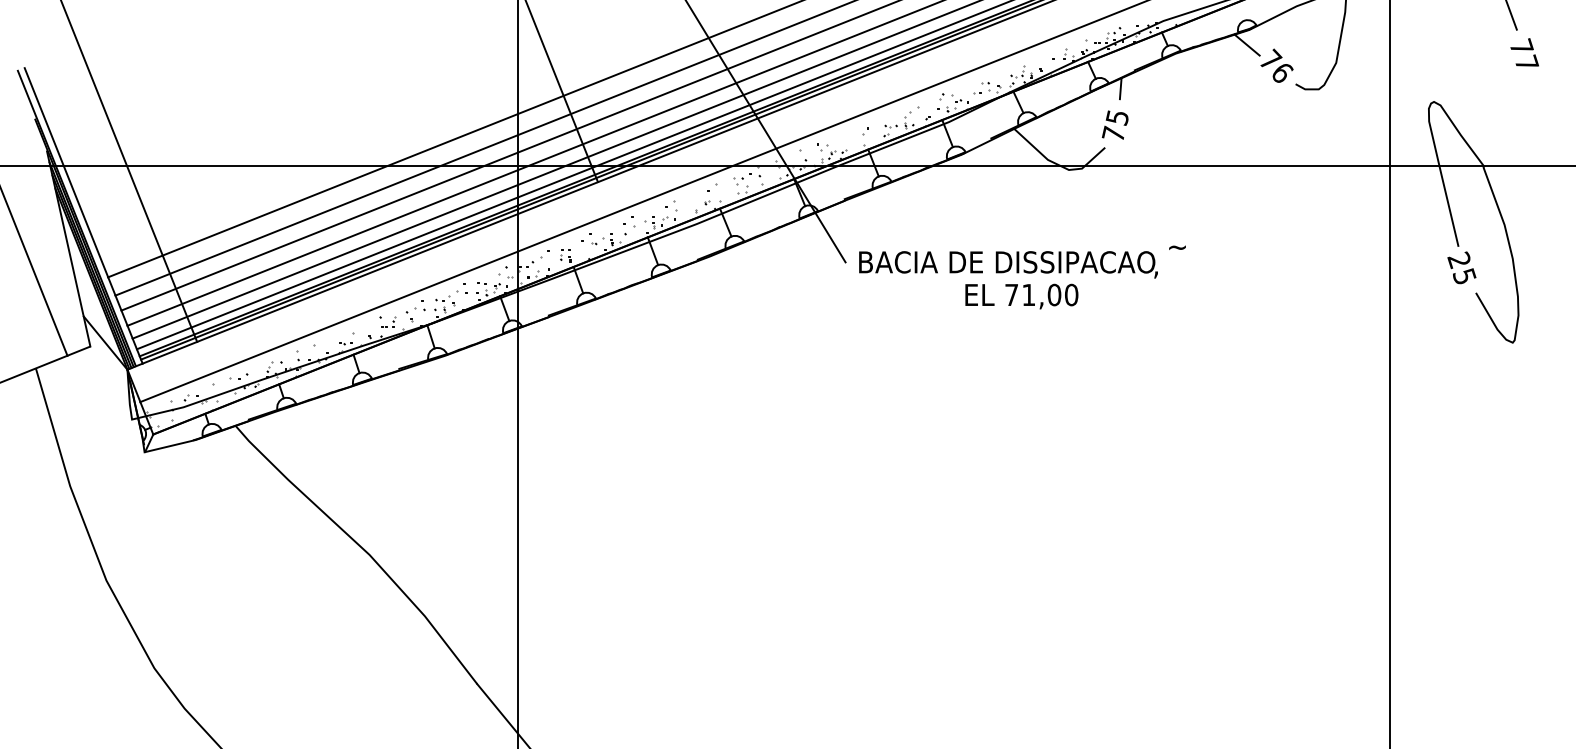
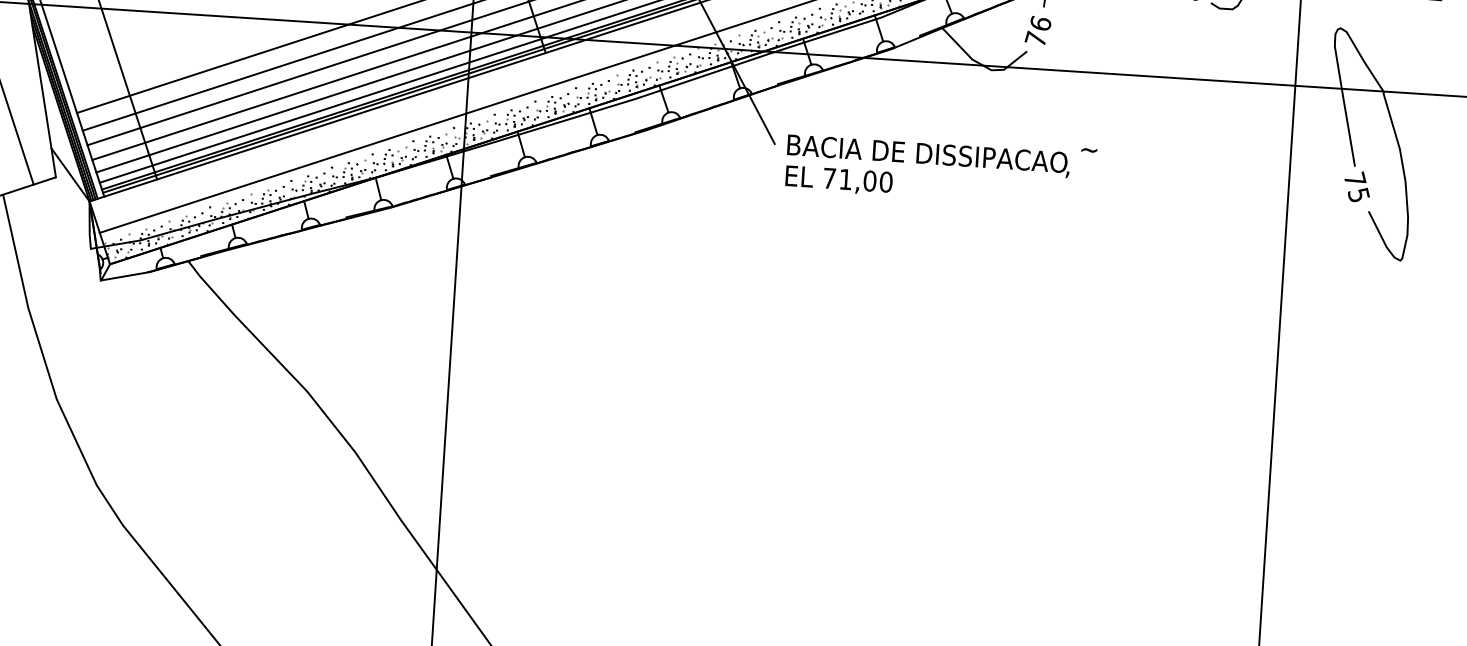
text: (1116, 117) -> (1039, 23), 75 -> 76
text: (1459, 260) -> (1355, 179), 25 -> 75
text: (1021, 296) -> (838, 180), moved

